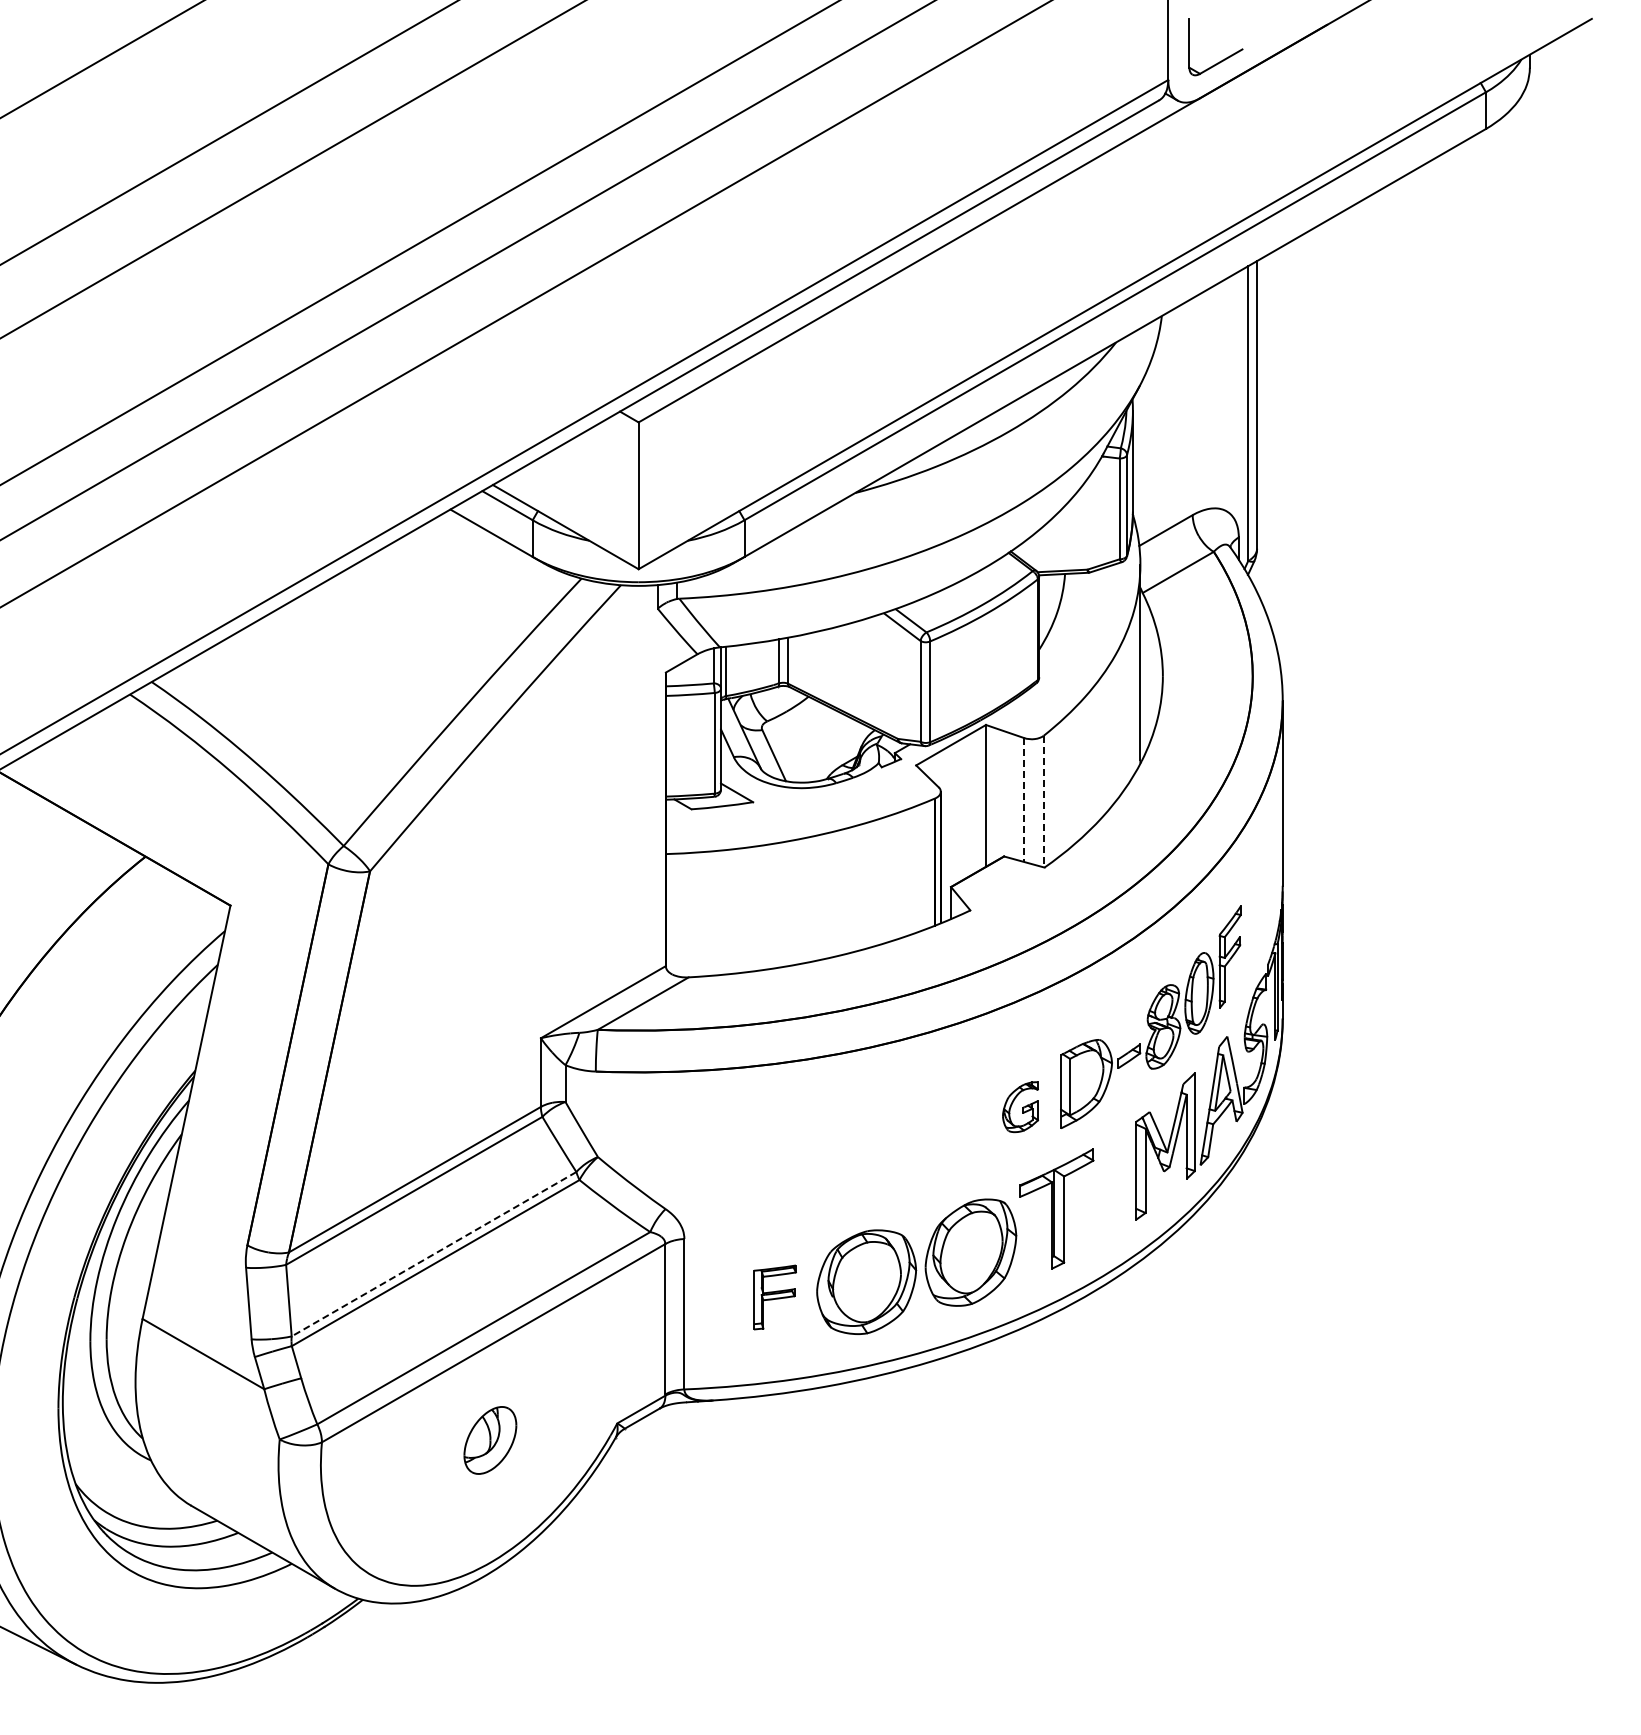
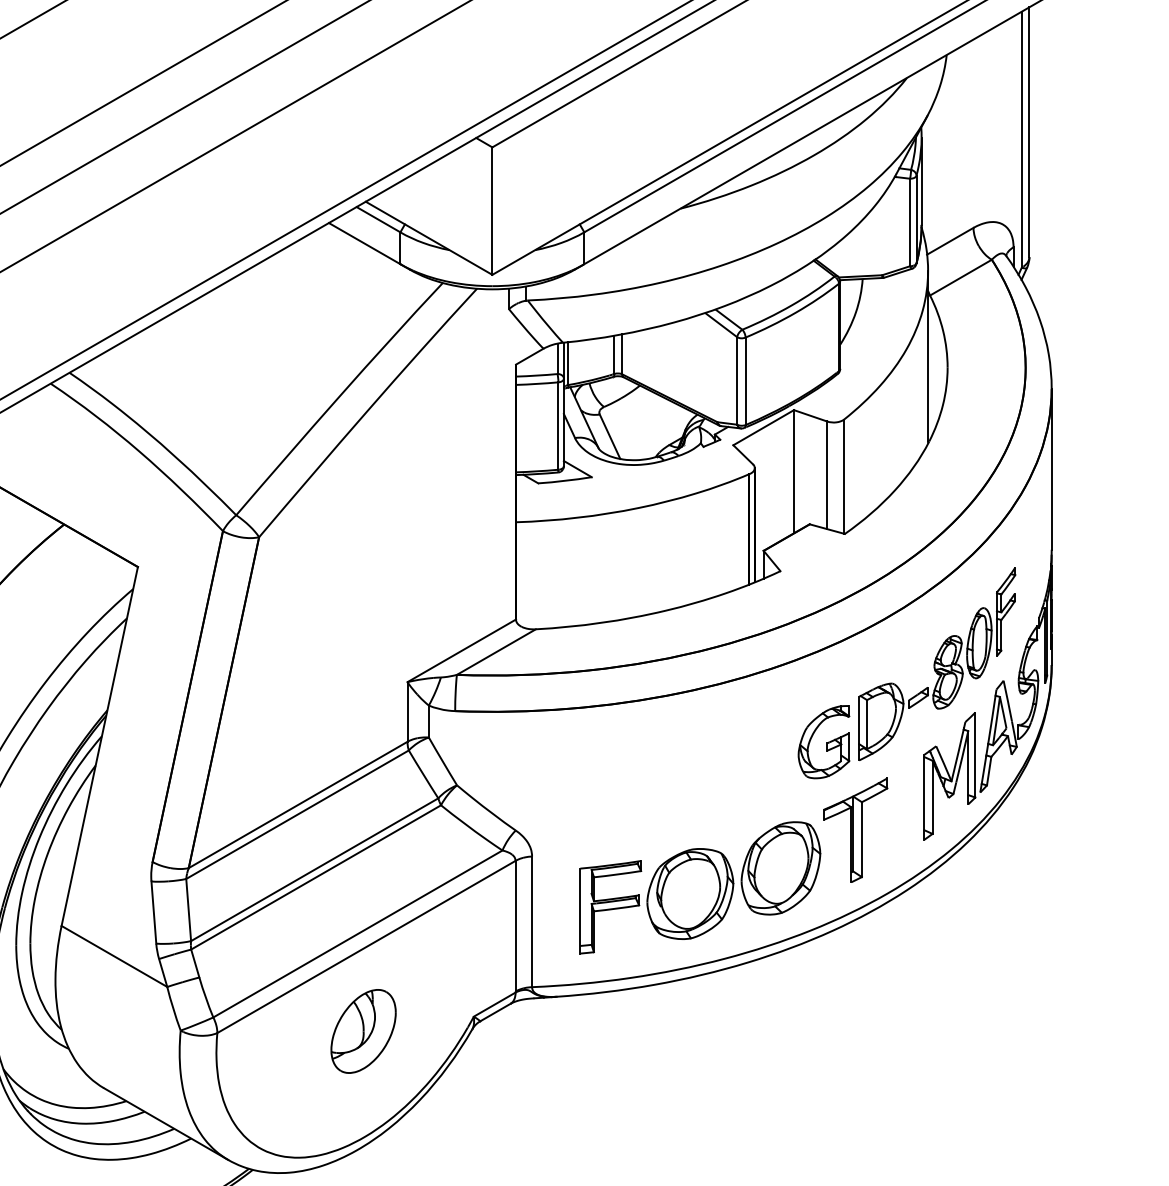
line: (1024, 800) -> (827, 475), dashed -> solid
line: (1043, 801) -> (843, 476), dashed -> solid
part: (1020, 1106) -> (823, 741), size x1.67
line: (433, 1254) -> (314, 869), dashed -> solid
part: (774, 1297) -> (610, 907), size x1.67
part: (490, 1440) -> (363, 1031), size x1.43

